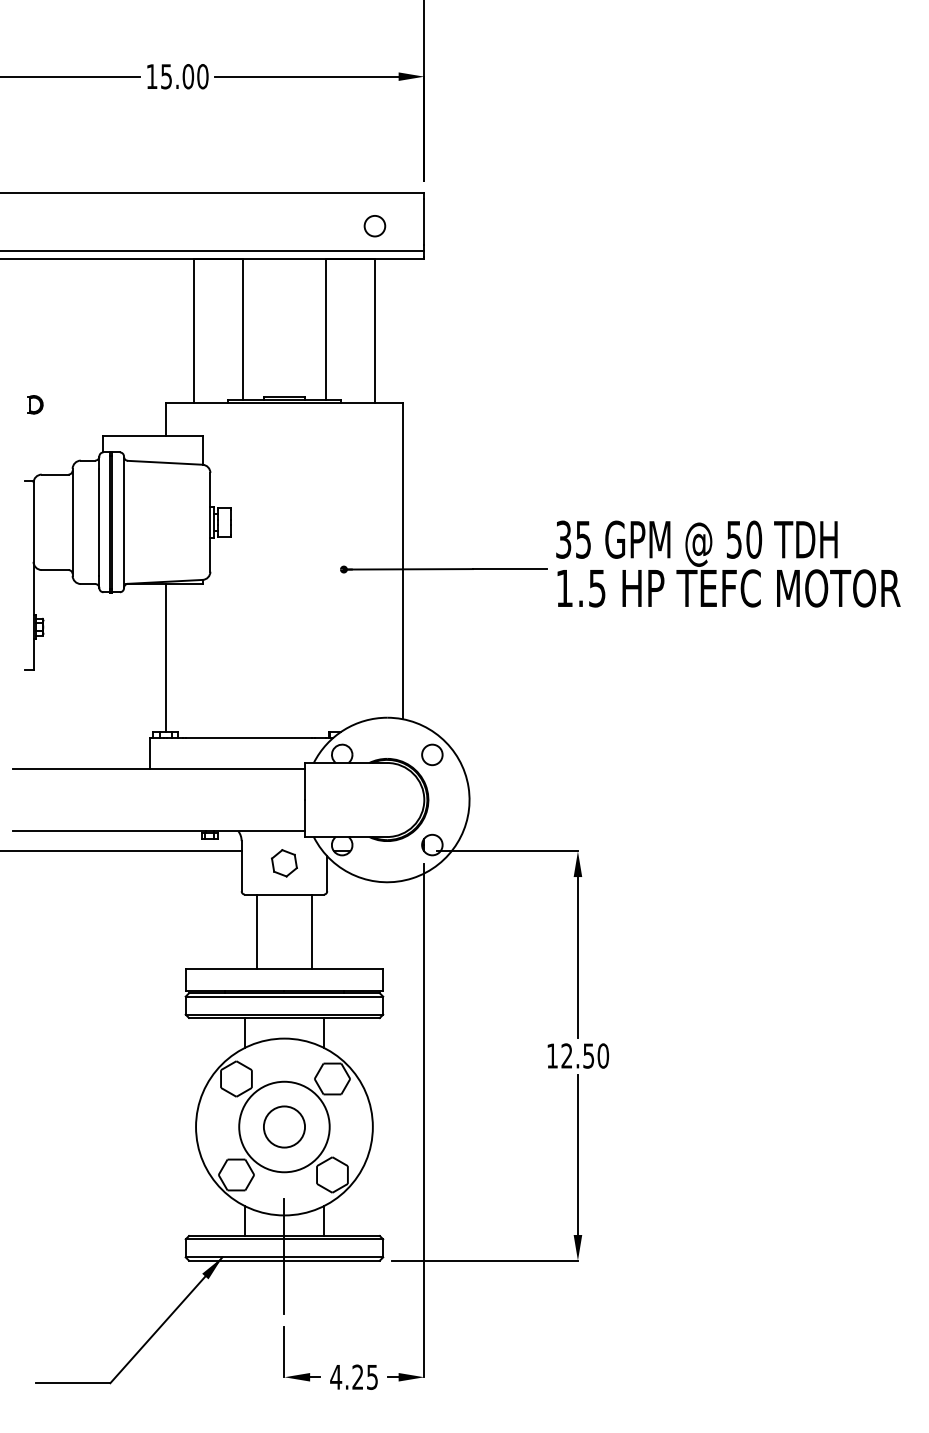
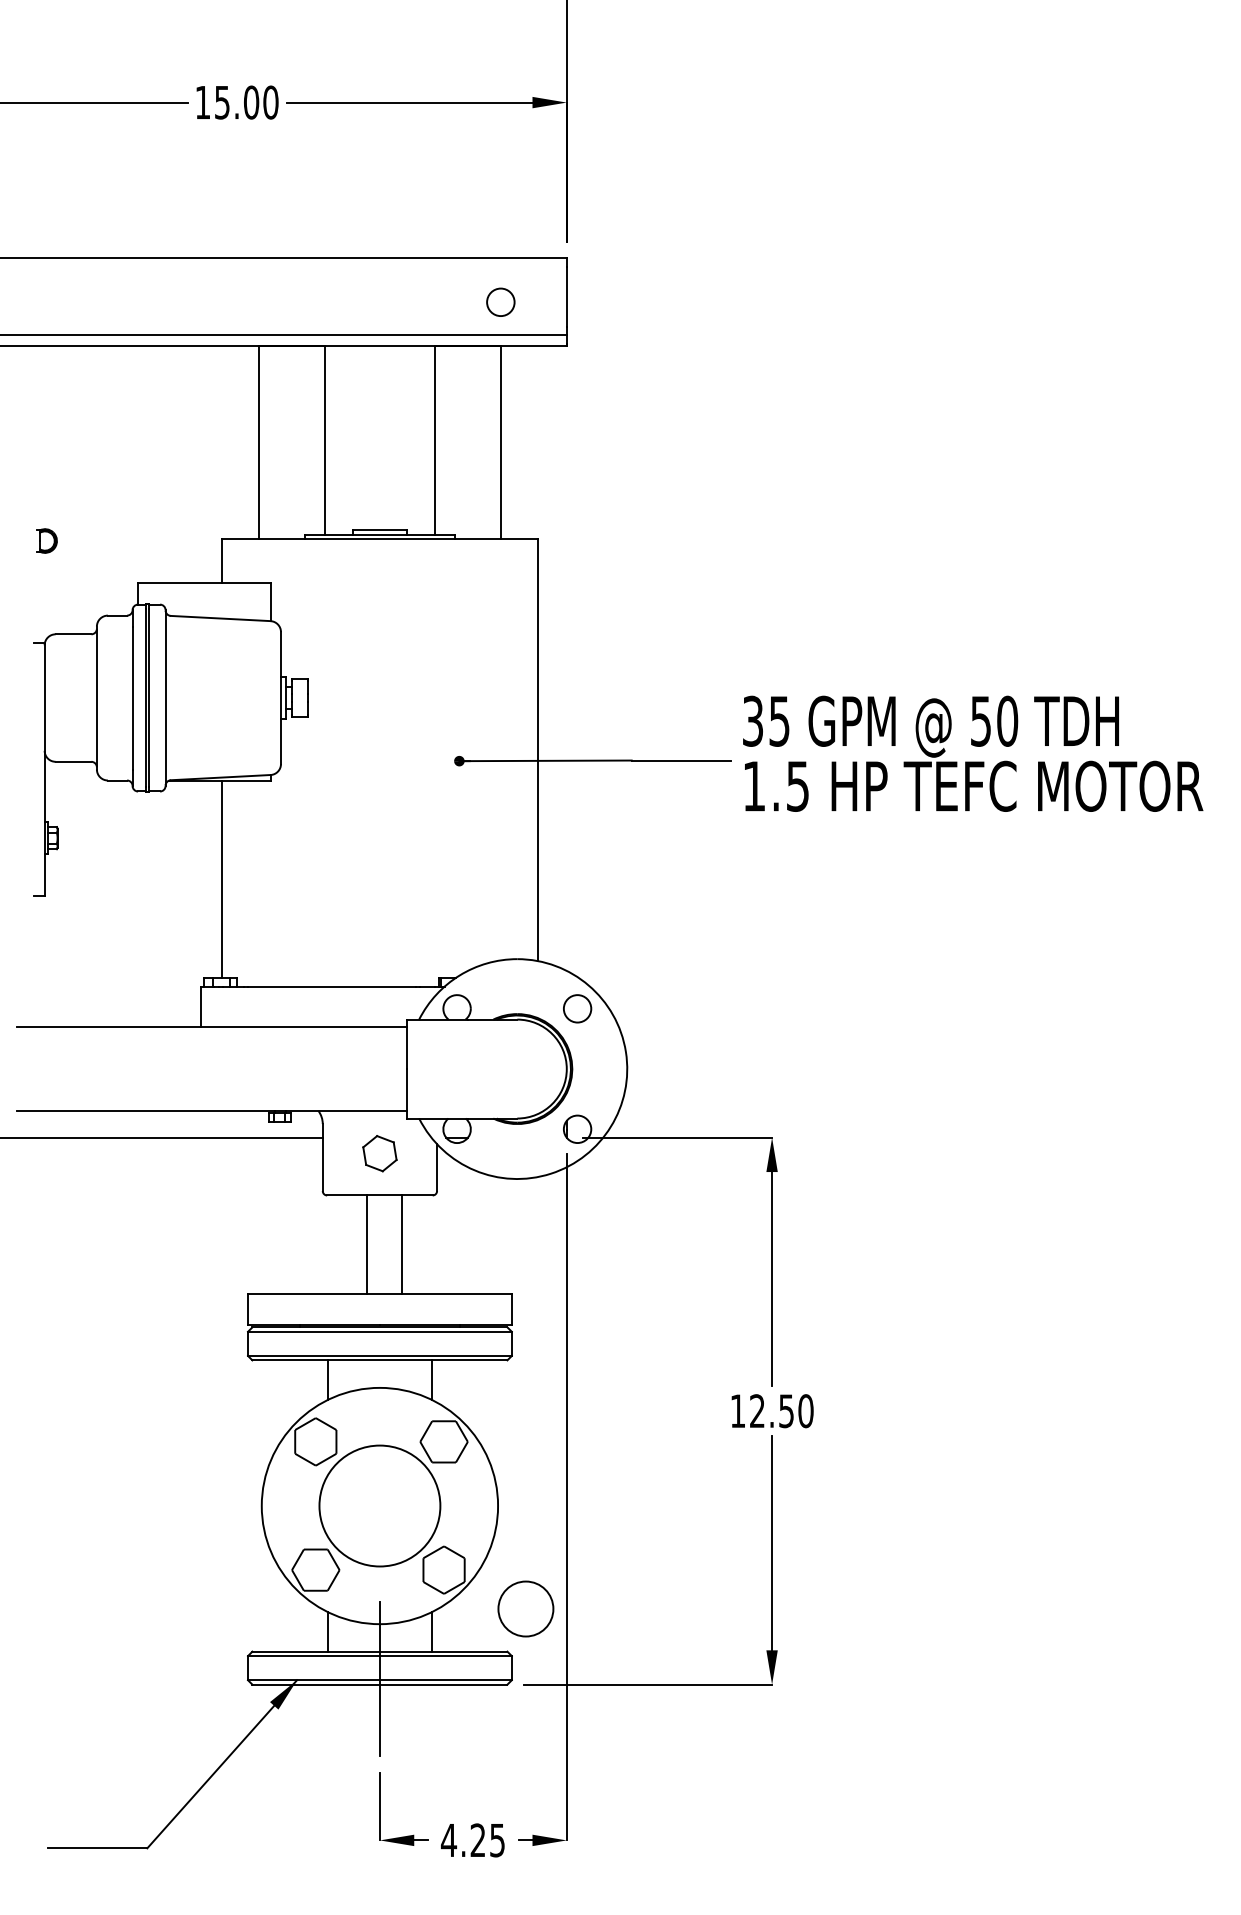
line: (257, 931) -> (402, 1244), moved
line: (311, 931) -> (367, 1244), moved
circle: (284, 1126) -> (525, 1608), moved

